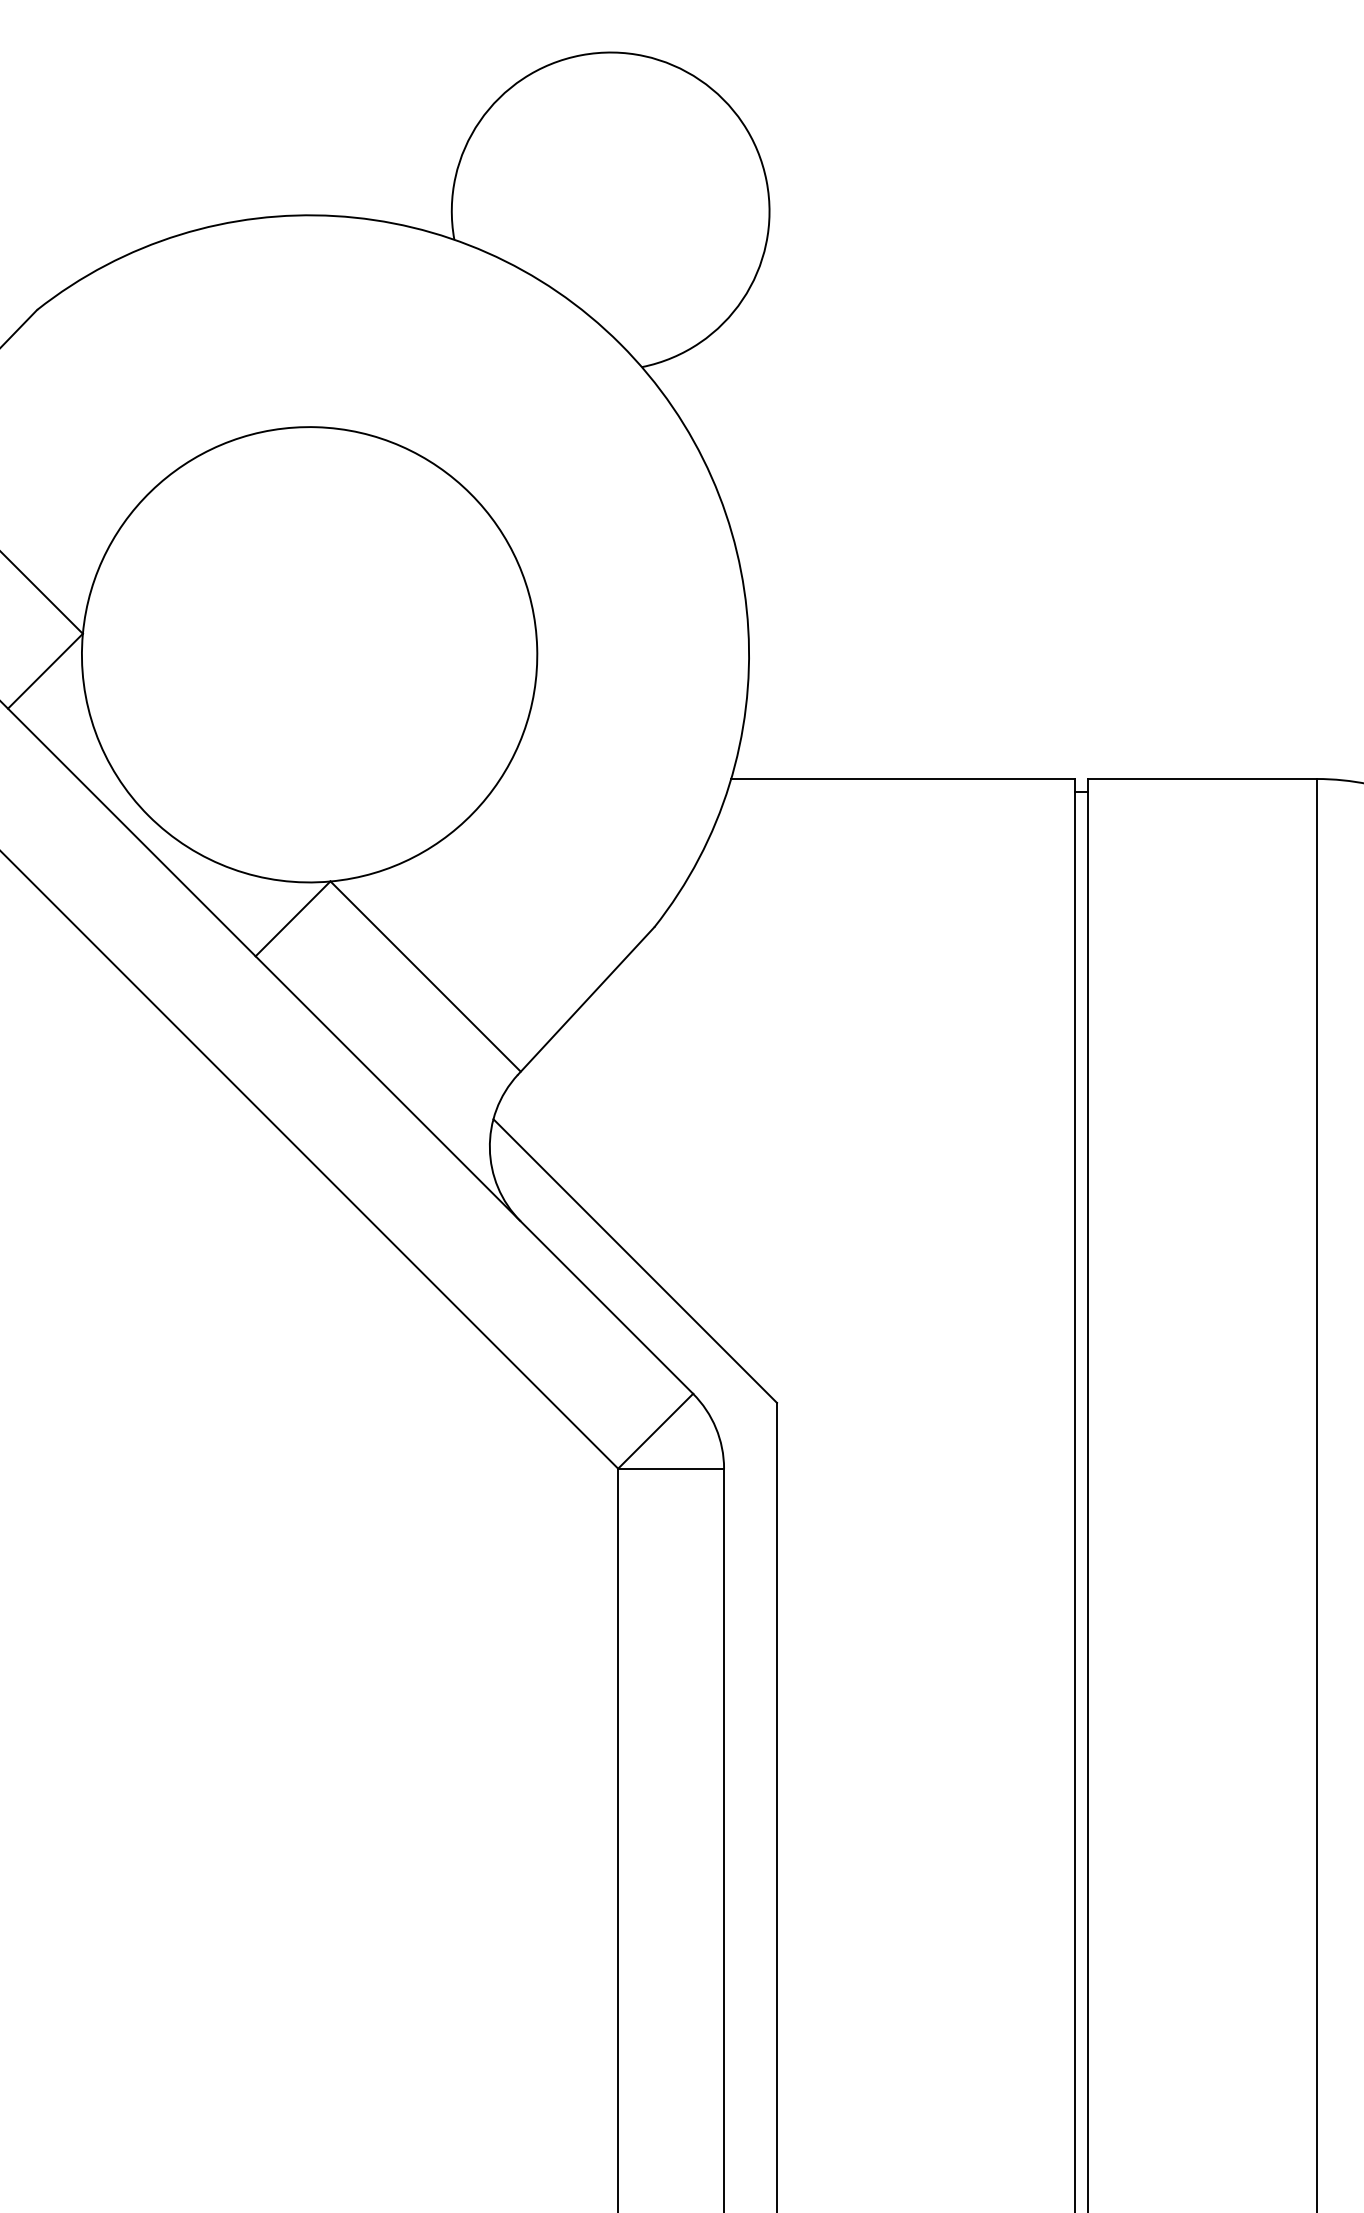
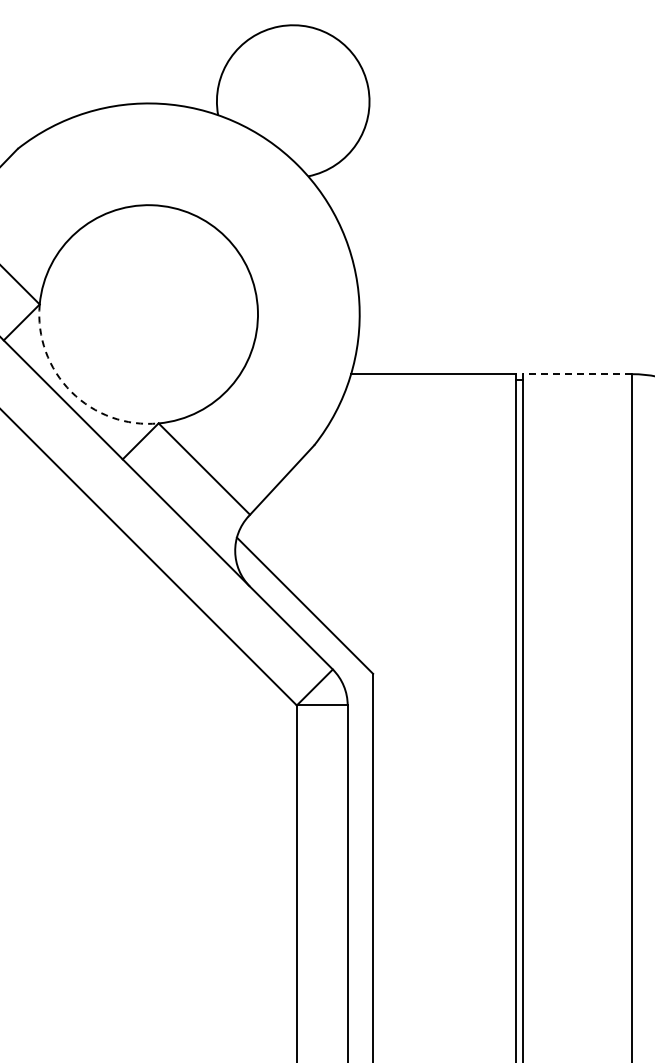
line: (1202, 779) -> (577, 374), solid -> dashed
arc: (149, 815) -> (71, 391), solid -> dashed

